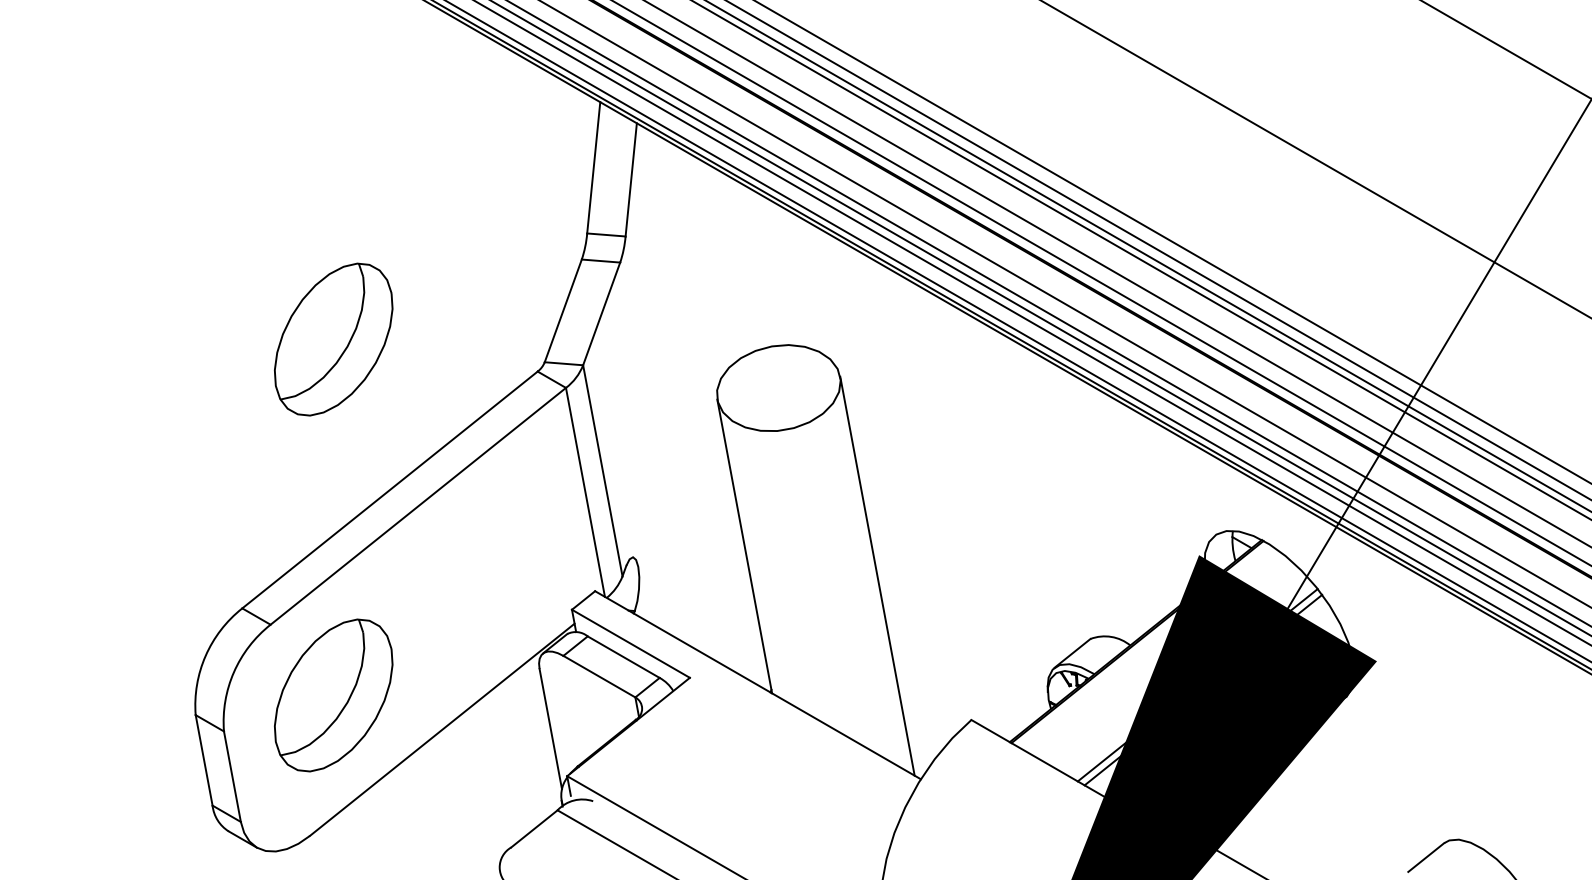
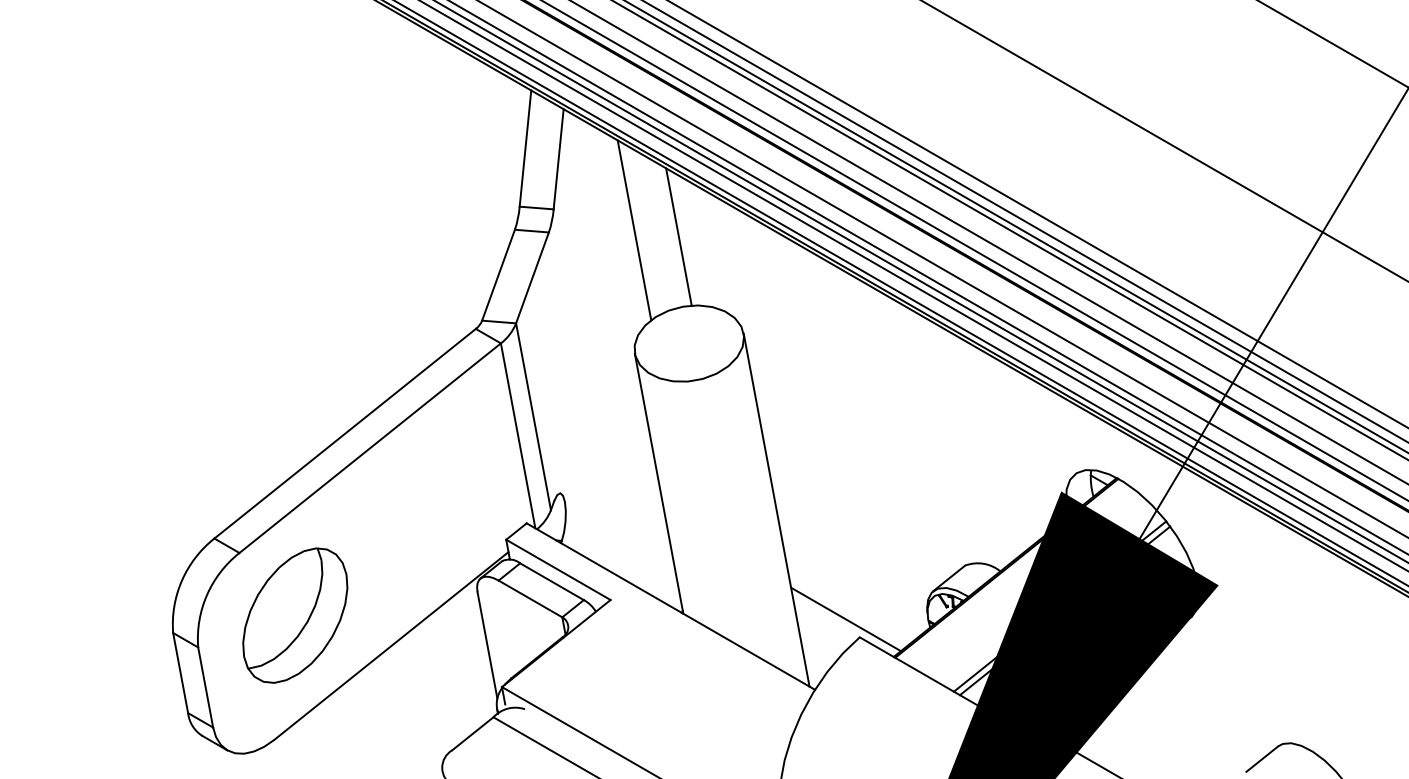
line: (716, 260) -> (634, 230), added
line: (766, 267) -> (678, 236), added
part: (333, 339) -> (295, 300), removed
line: (955, 699) -> (845, 619), added

